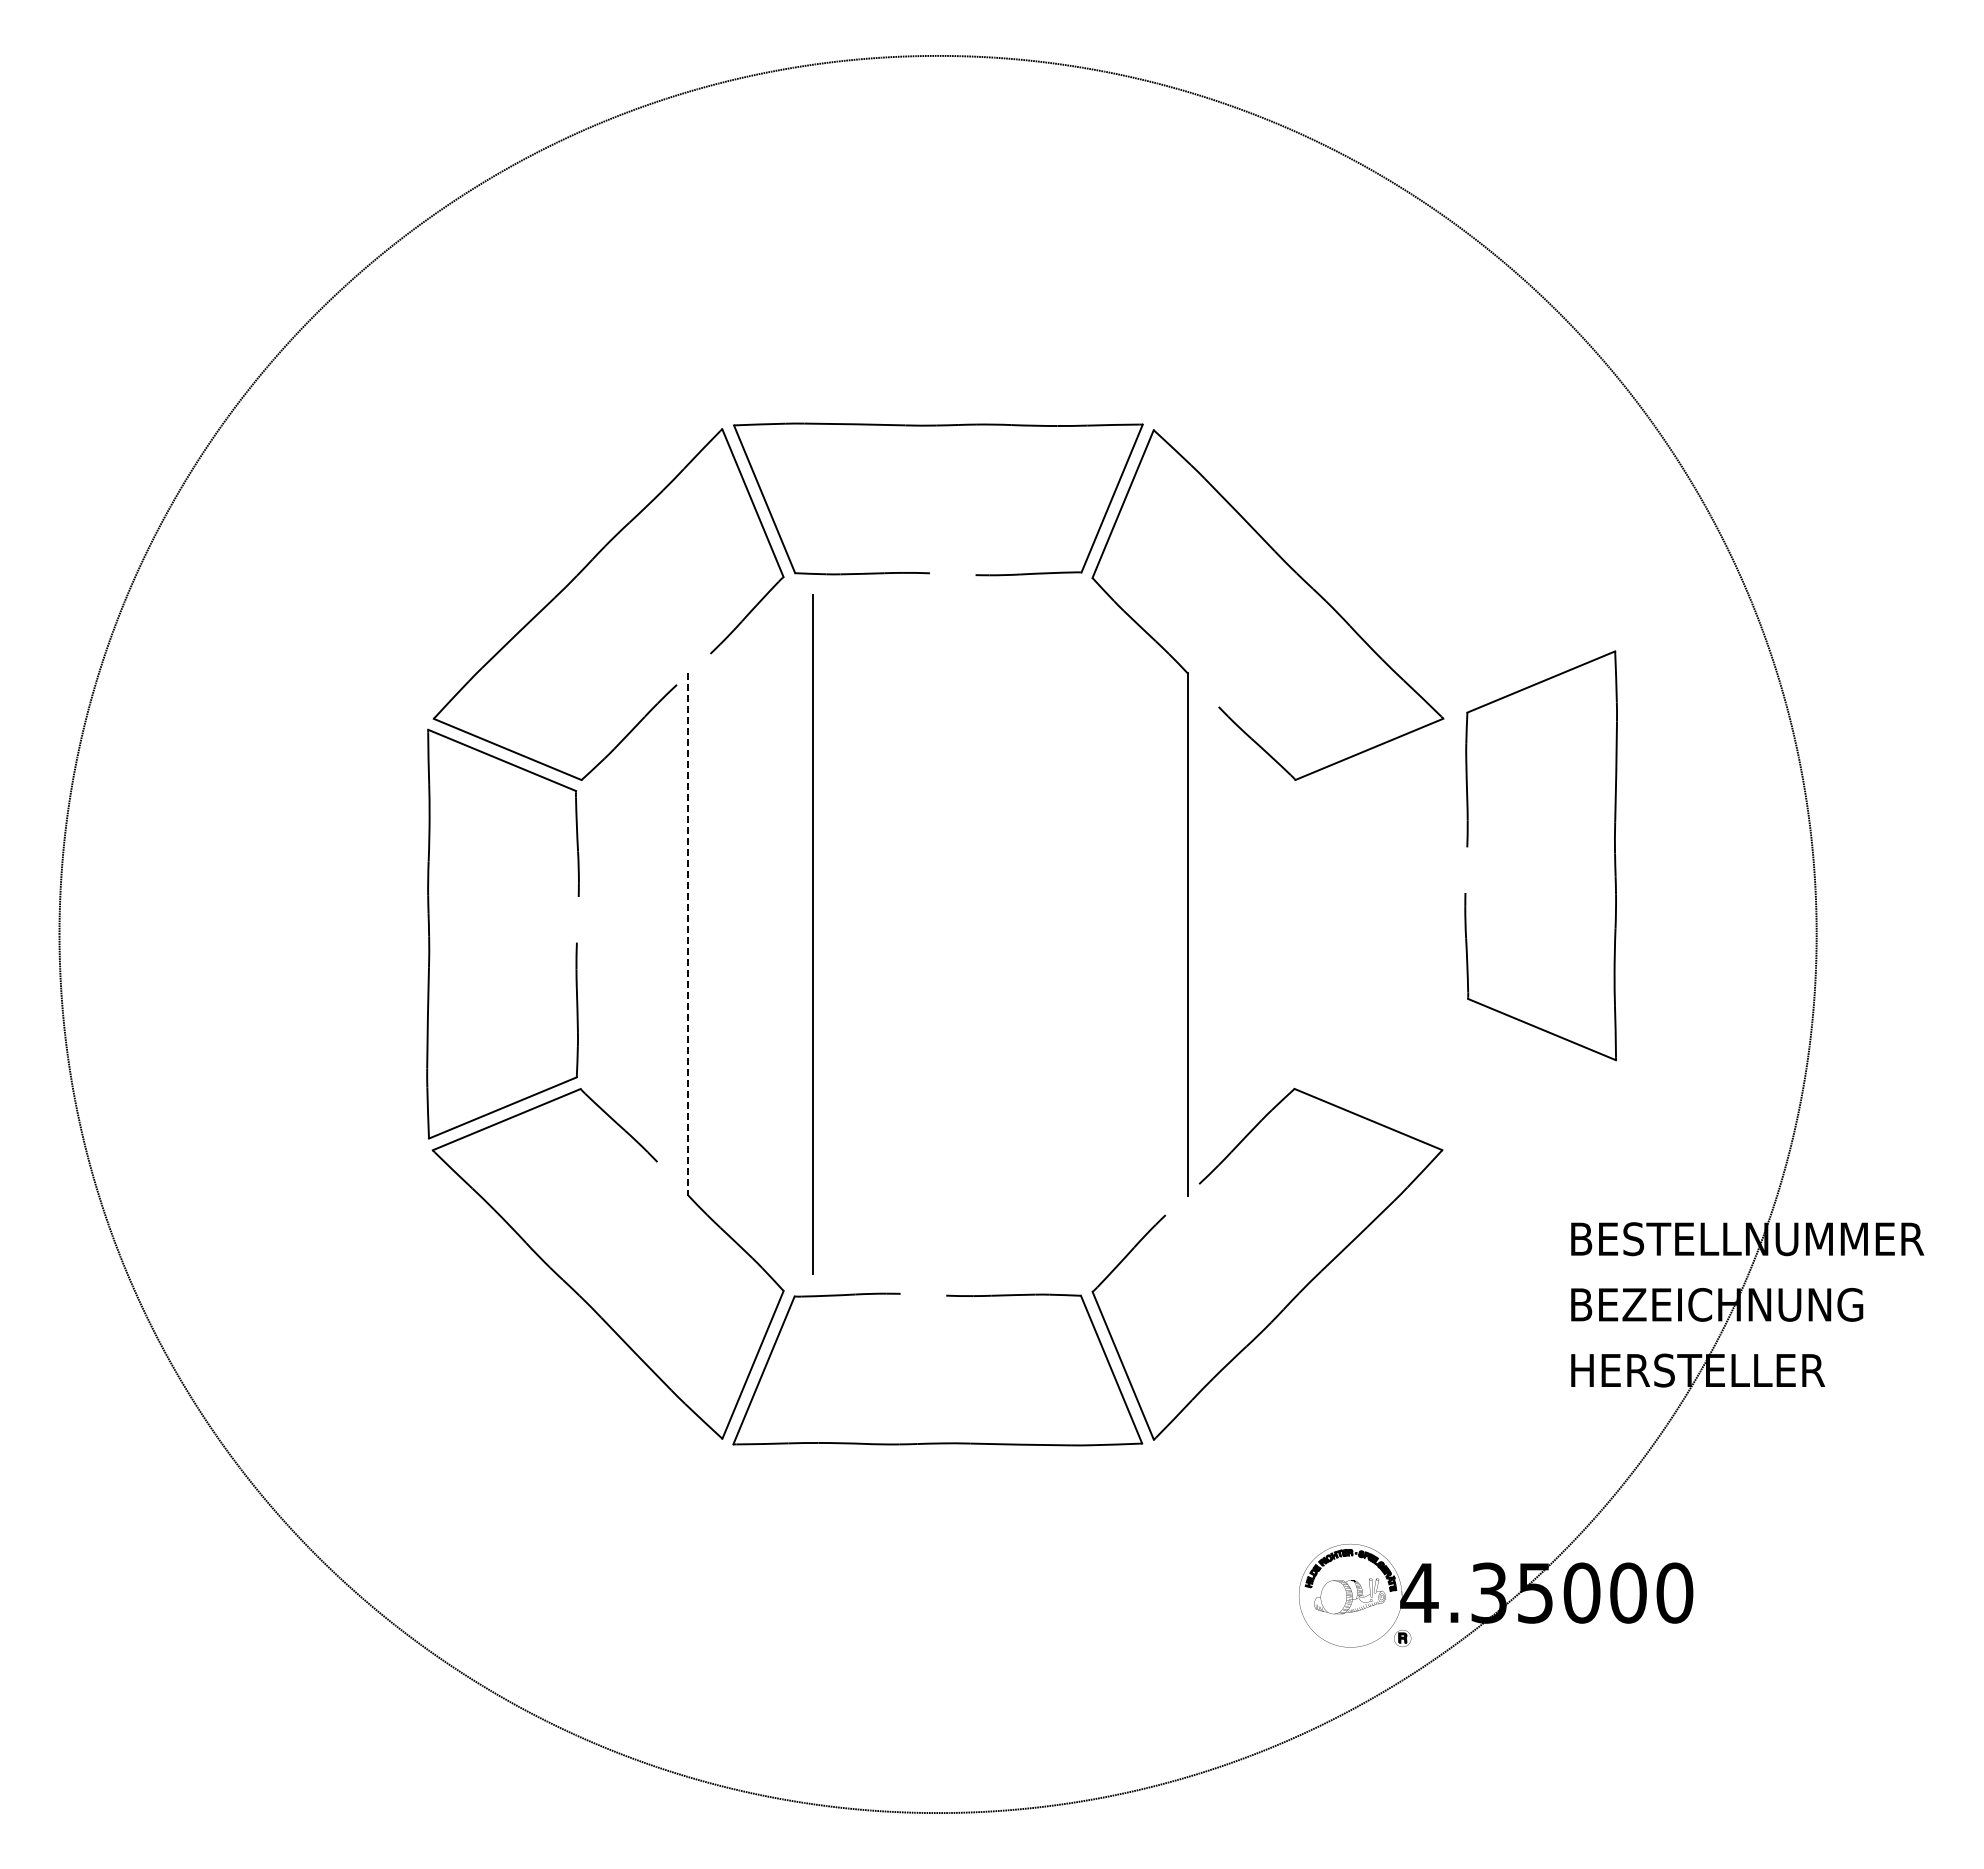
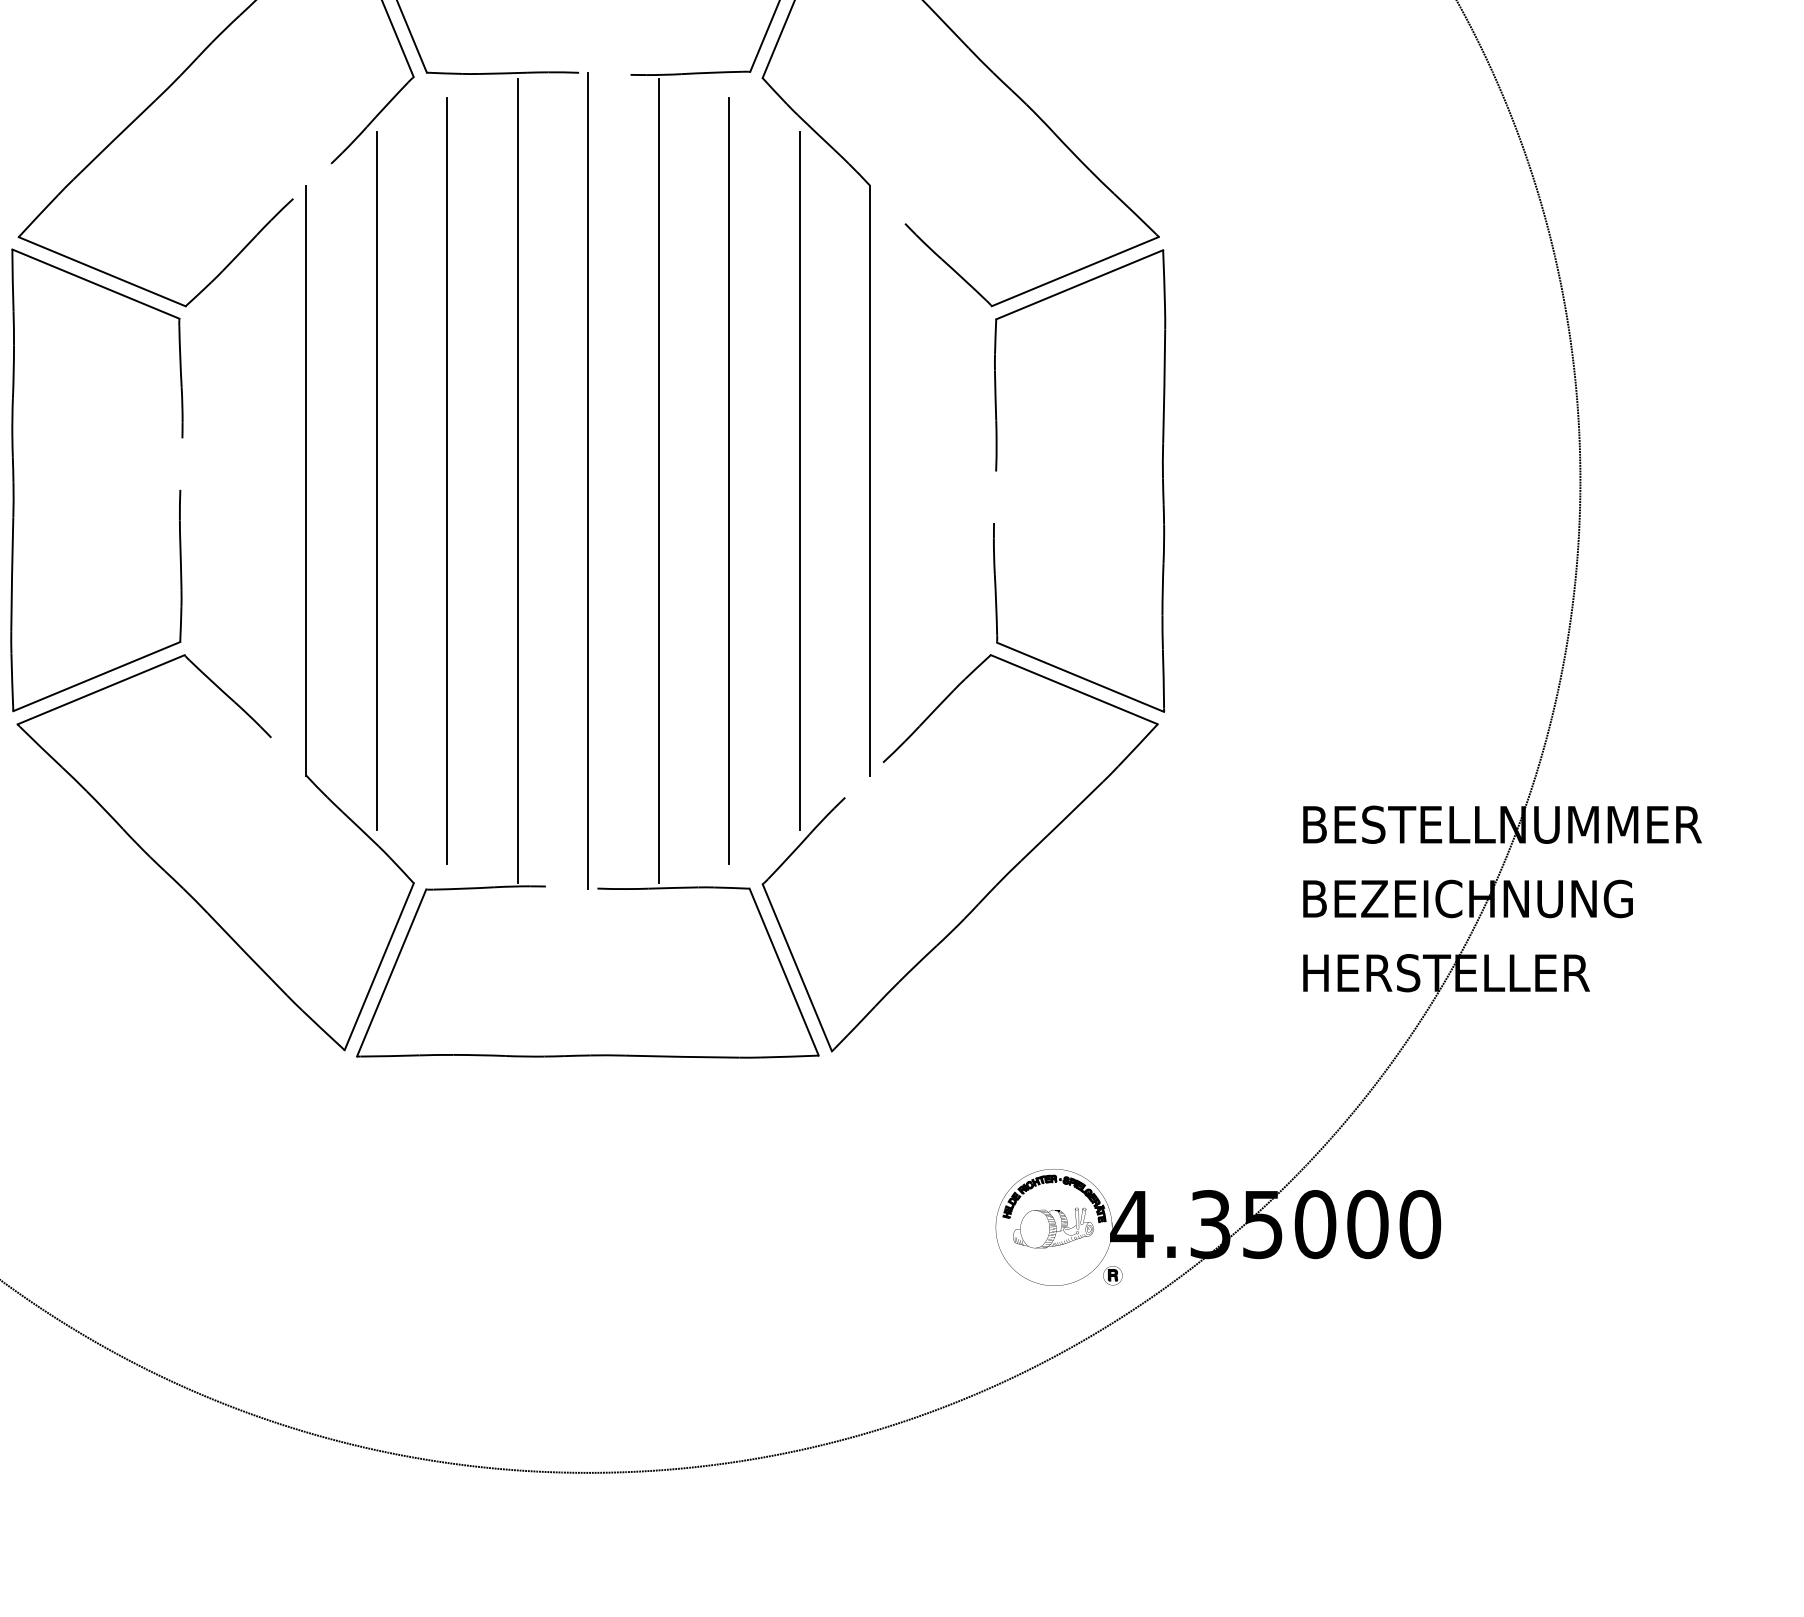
part: (1468, 846) -> (997, 470), moved
line: (688, 934) -> (306, 480), dashed -> solid
line: (750, 934) -> (376, 480), added
line: (875, 934) -> (517, 480), added
line: (938, 934) -> (588, 480), added
line: (1000, 934) -> (658, 480), added
line: (1062, 934) -> (728, 480), added
line: (1125, 934) -> (799, 480), added

